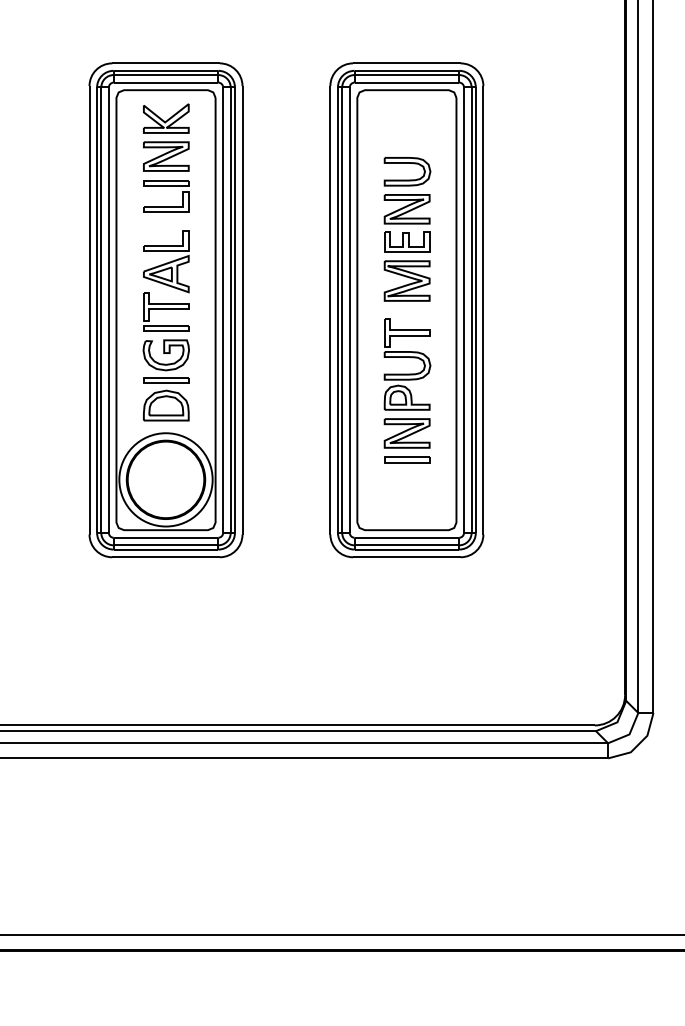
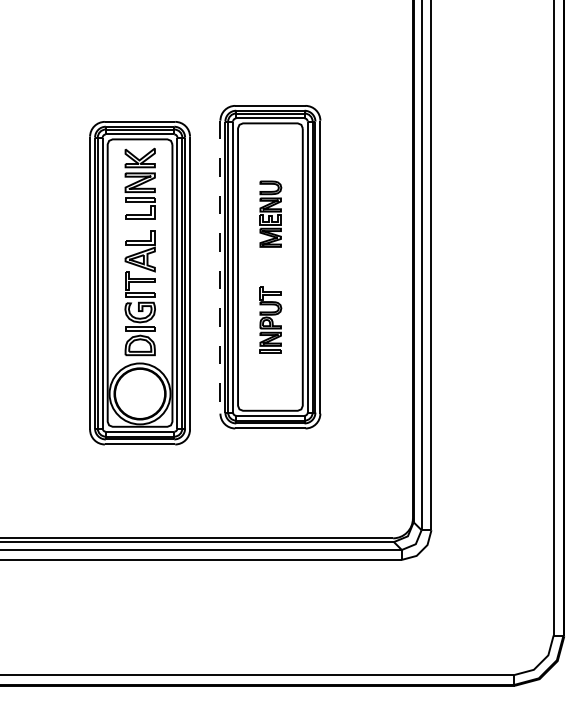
part: (407, 228) -> (270, 213), size x0.7
part: (165, 310) -> (139, 283), moved
line: (330, 310) -> (220, 267), solid -> dashed
part: (407, 390) -> (270, 319), size x0.7

